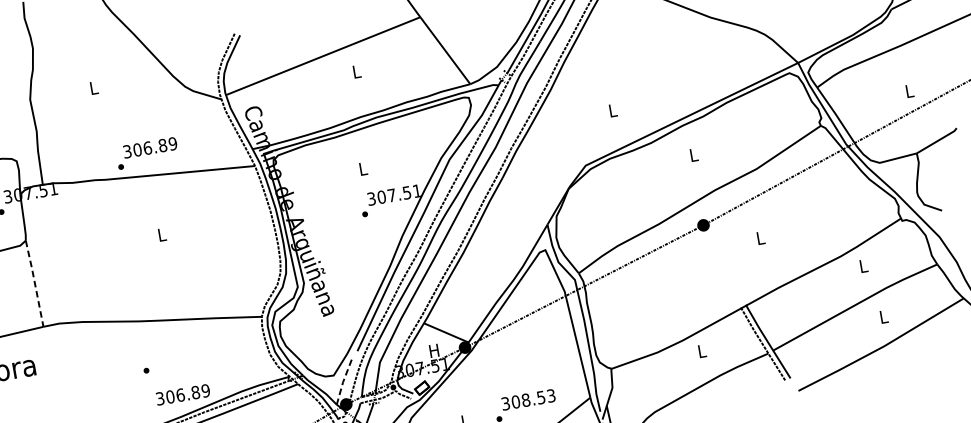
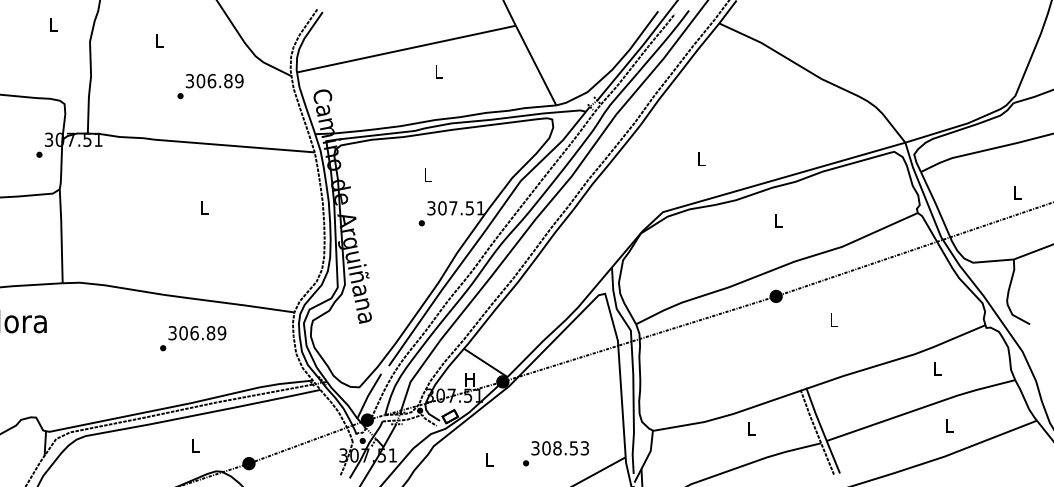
text: (147, 153) -> (210, 86), moved
line: (34, 283) -> (61, 236), dashed -> solid
line: (343, 382) -> (368, 396), dashed -> solid
text: (183, 395) -> (197, 333), moved

